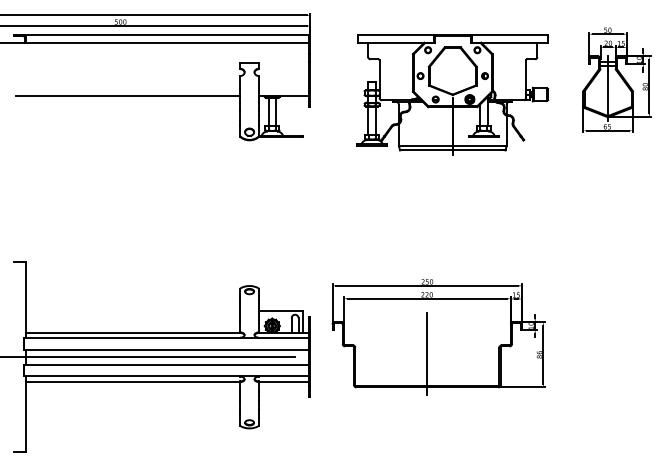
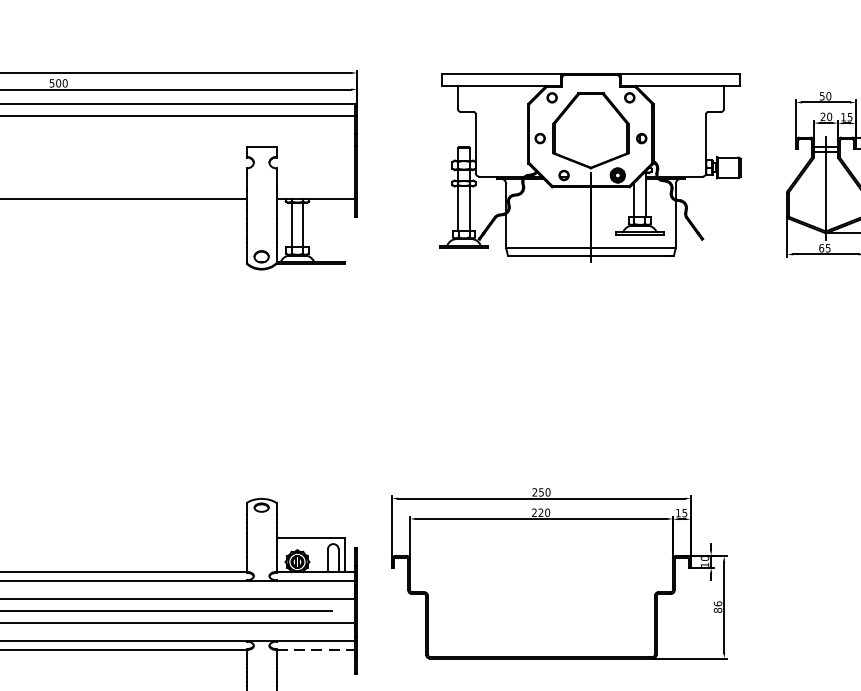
part: (452, 94) -> (590, 167), moved
line: (427, 354) -> (541, 606), removed
line: (283, 381) -> (315, 649), solid -> dashed

